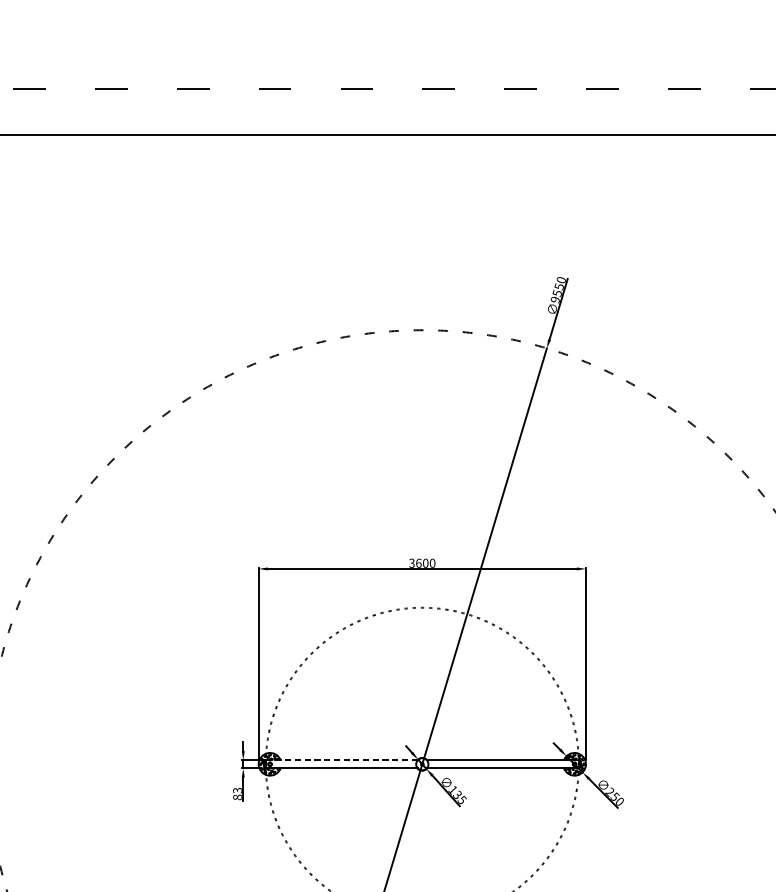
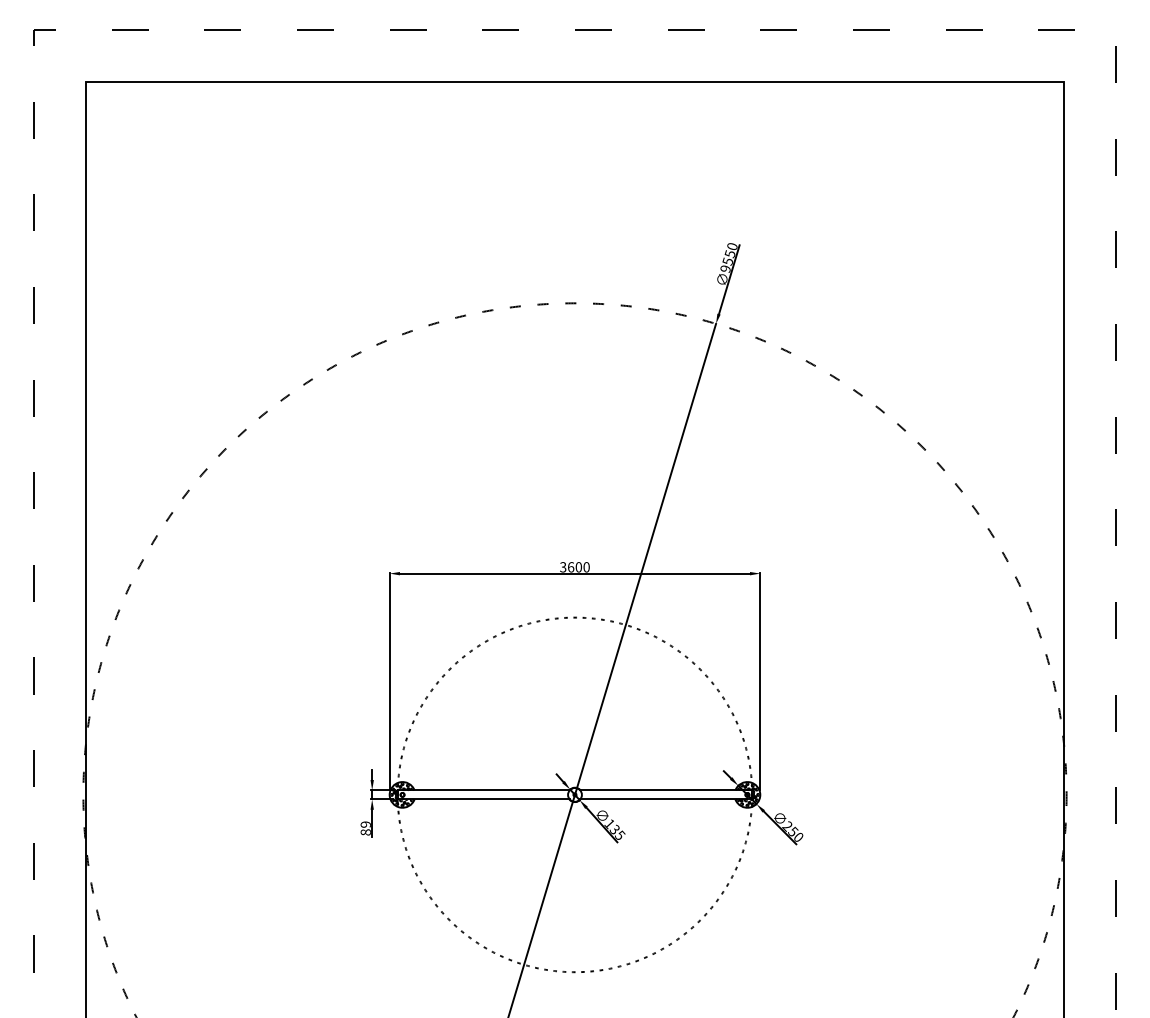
line: (343, 760) -> (485, 790), dashed -> solid
text: (237, 790) -> (365, 824), 83 -> 89

